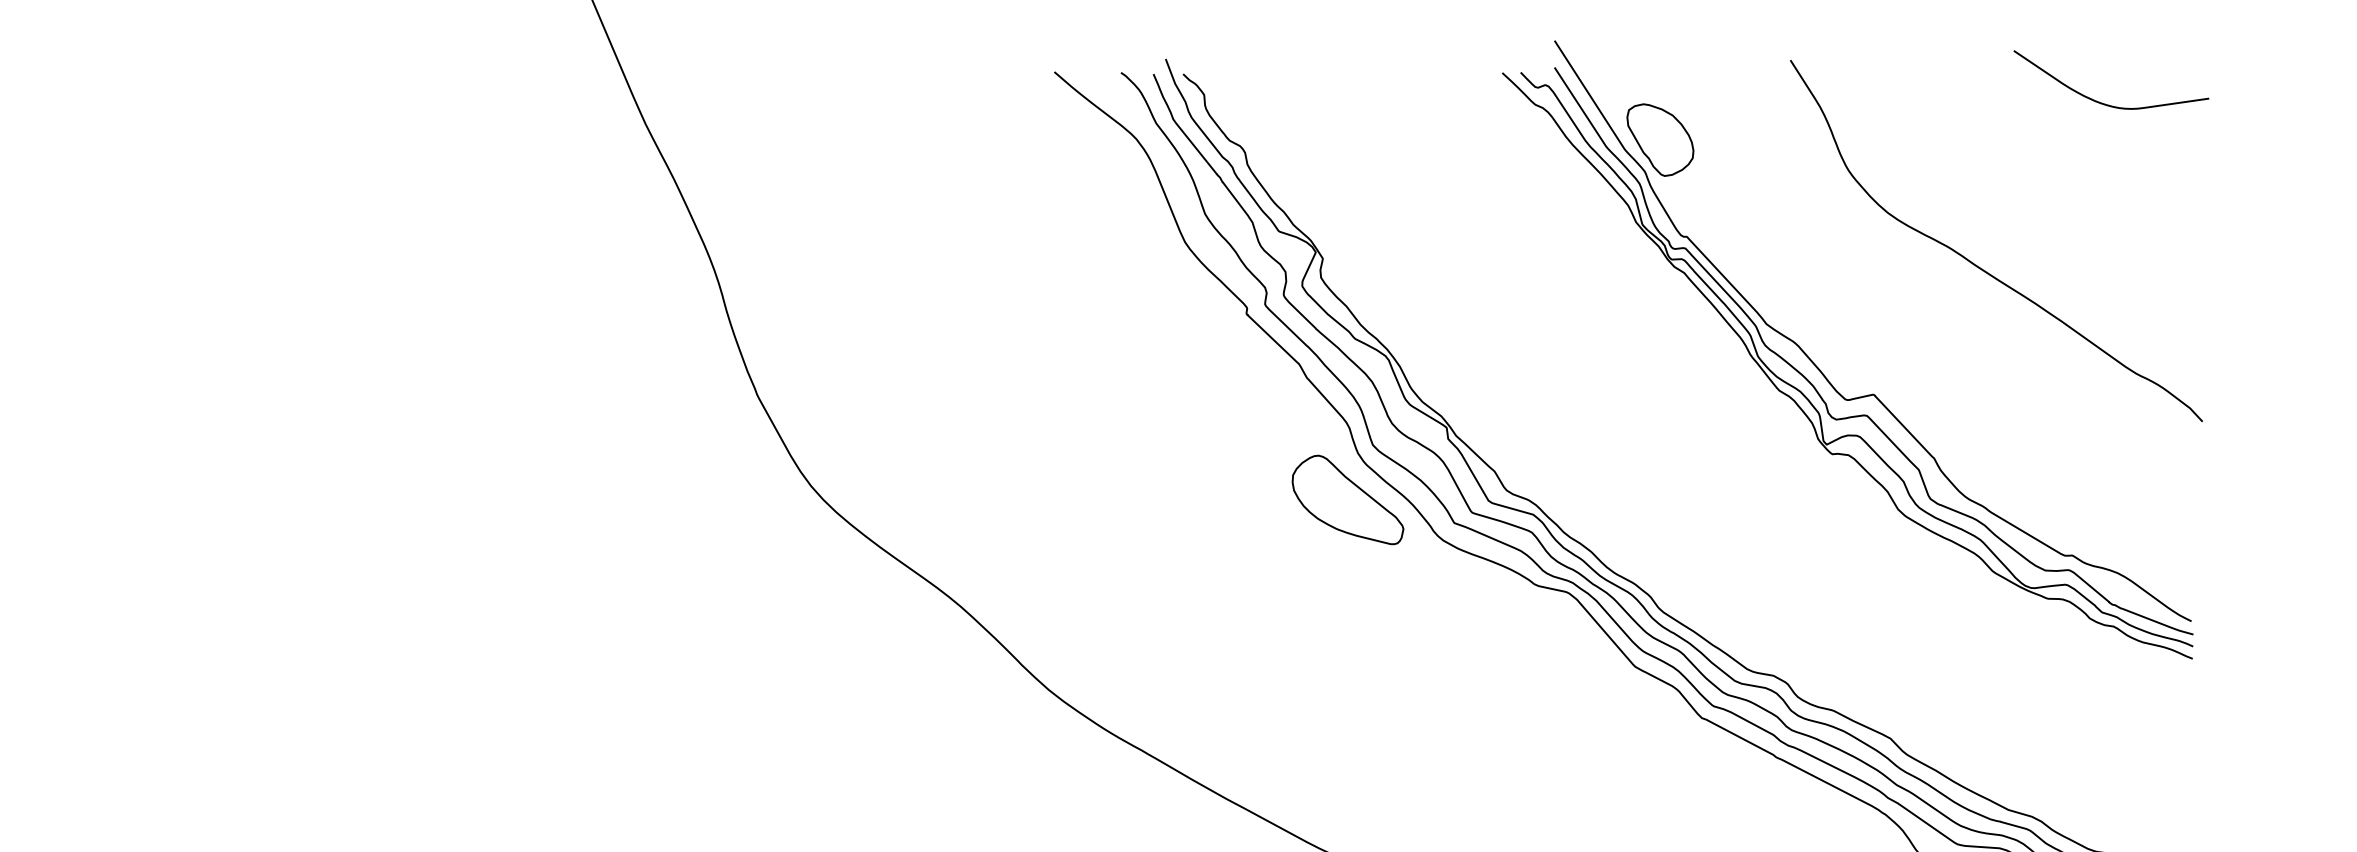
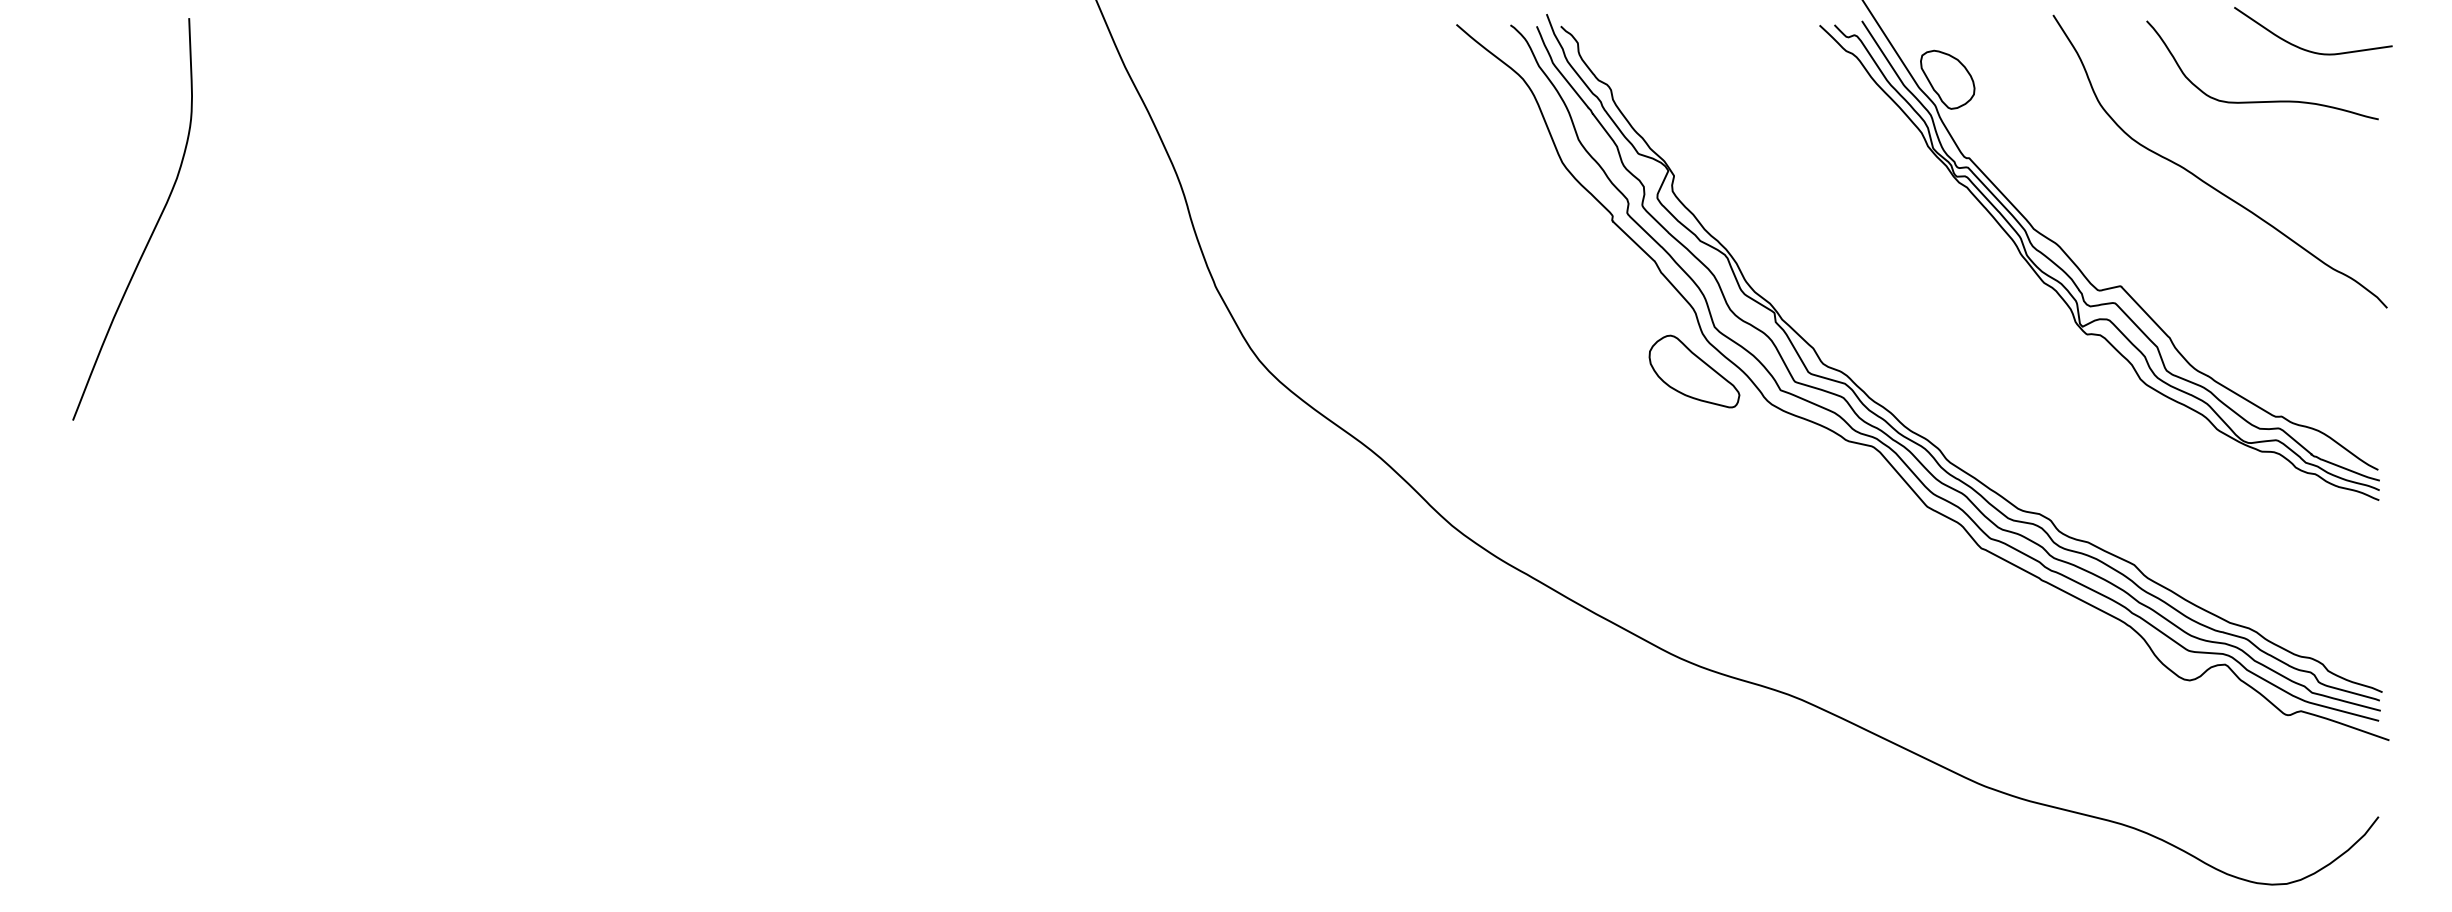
curve: (2048, 166) -> (2262, 101), added

